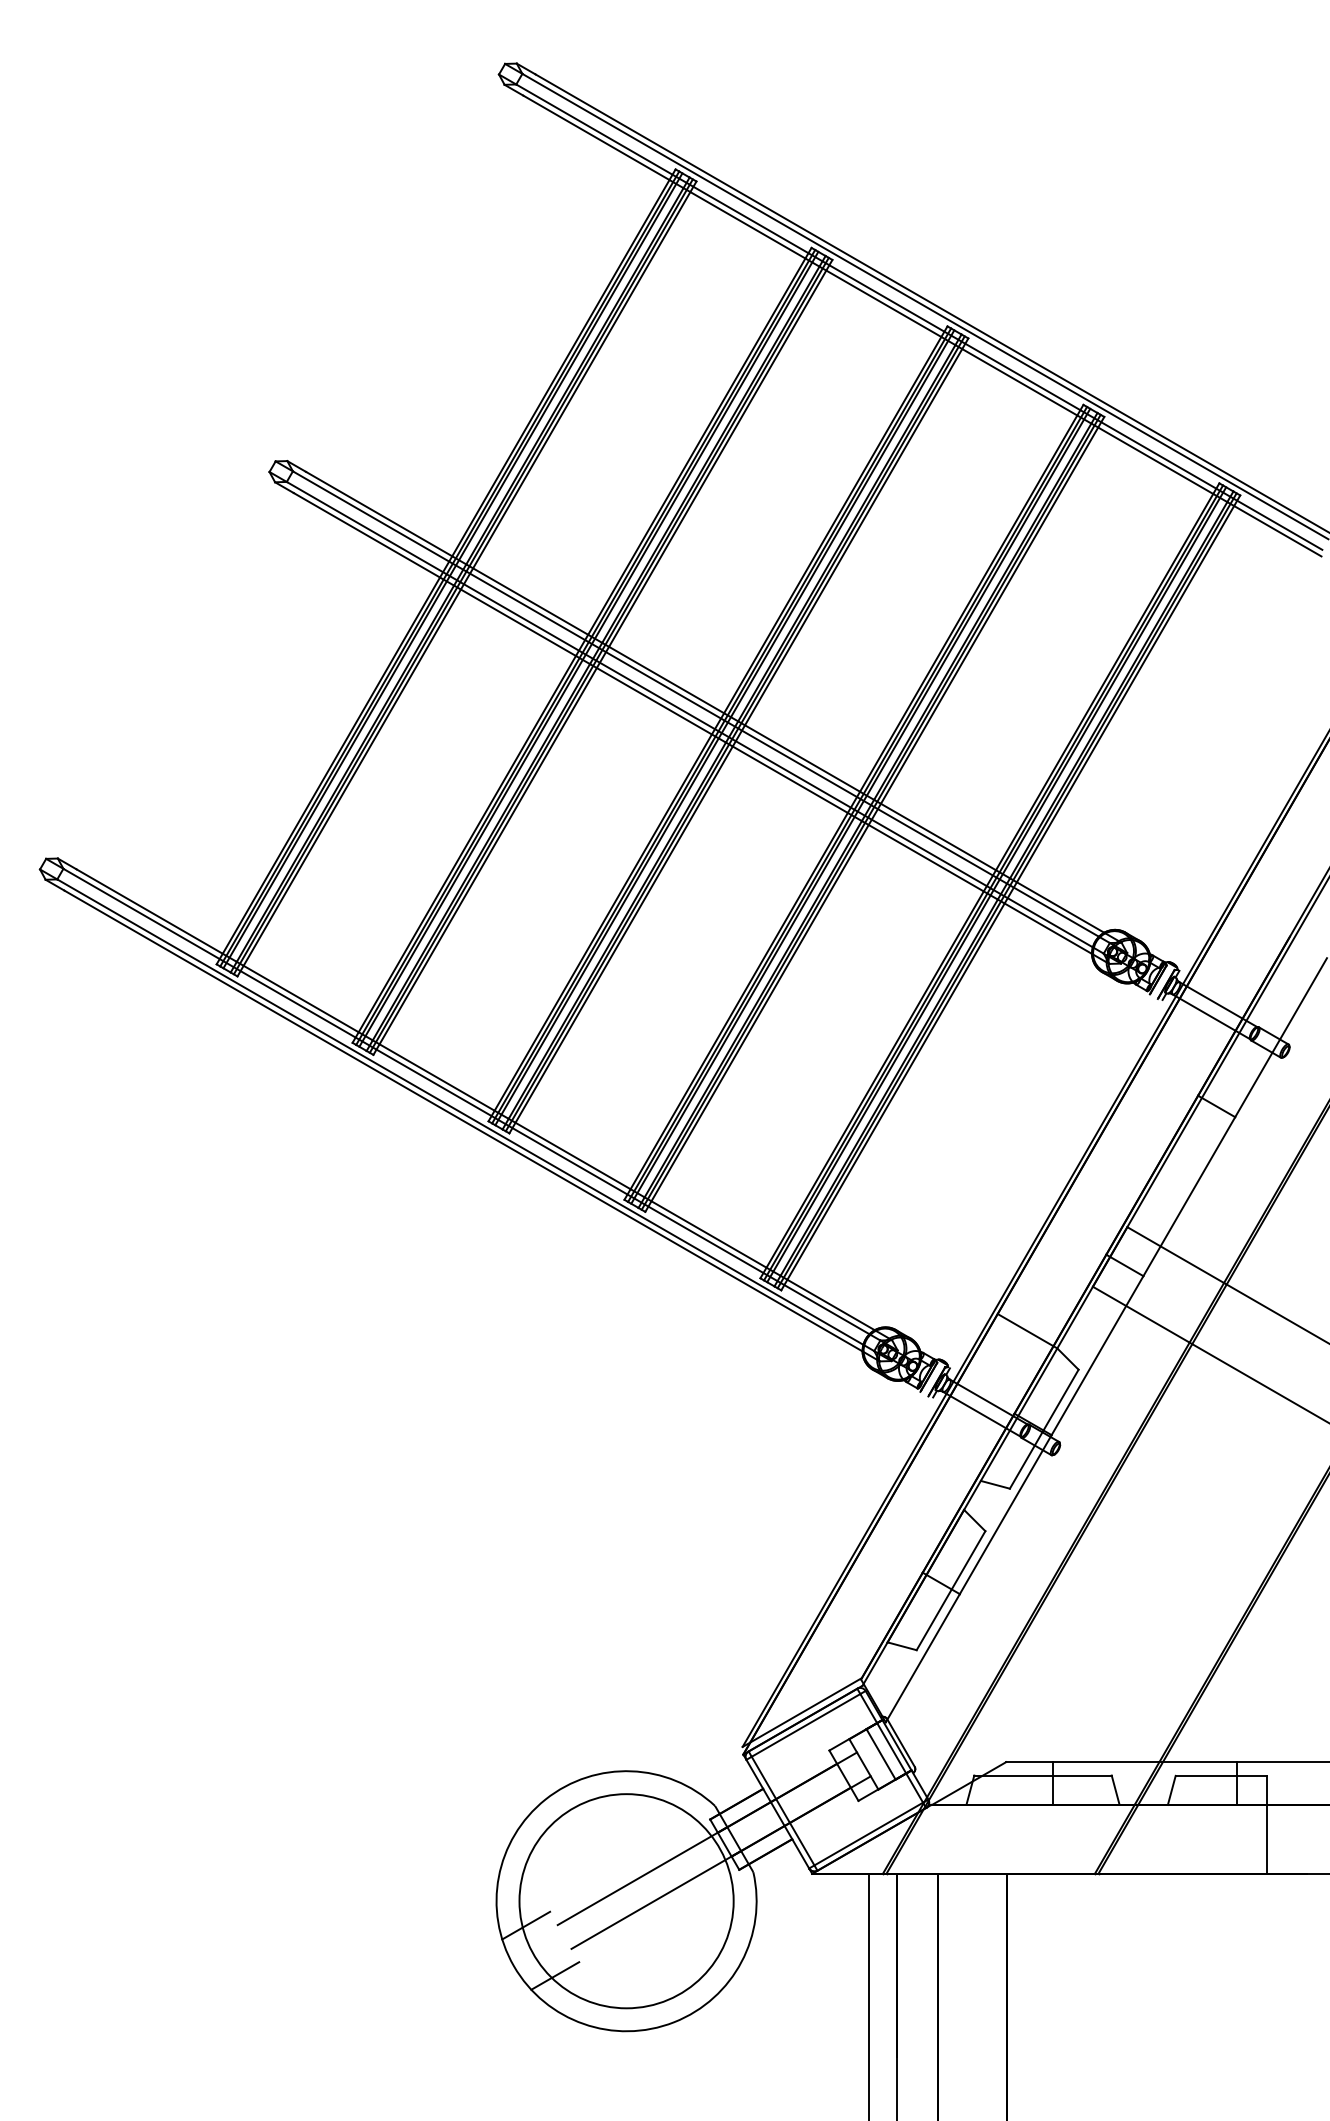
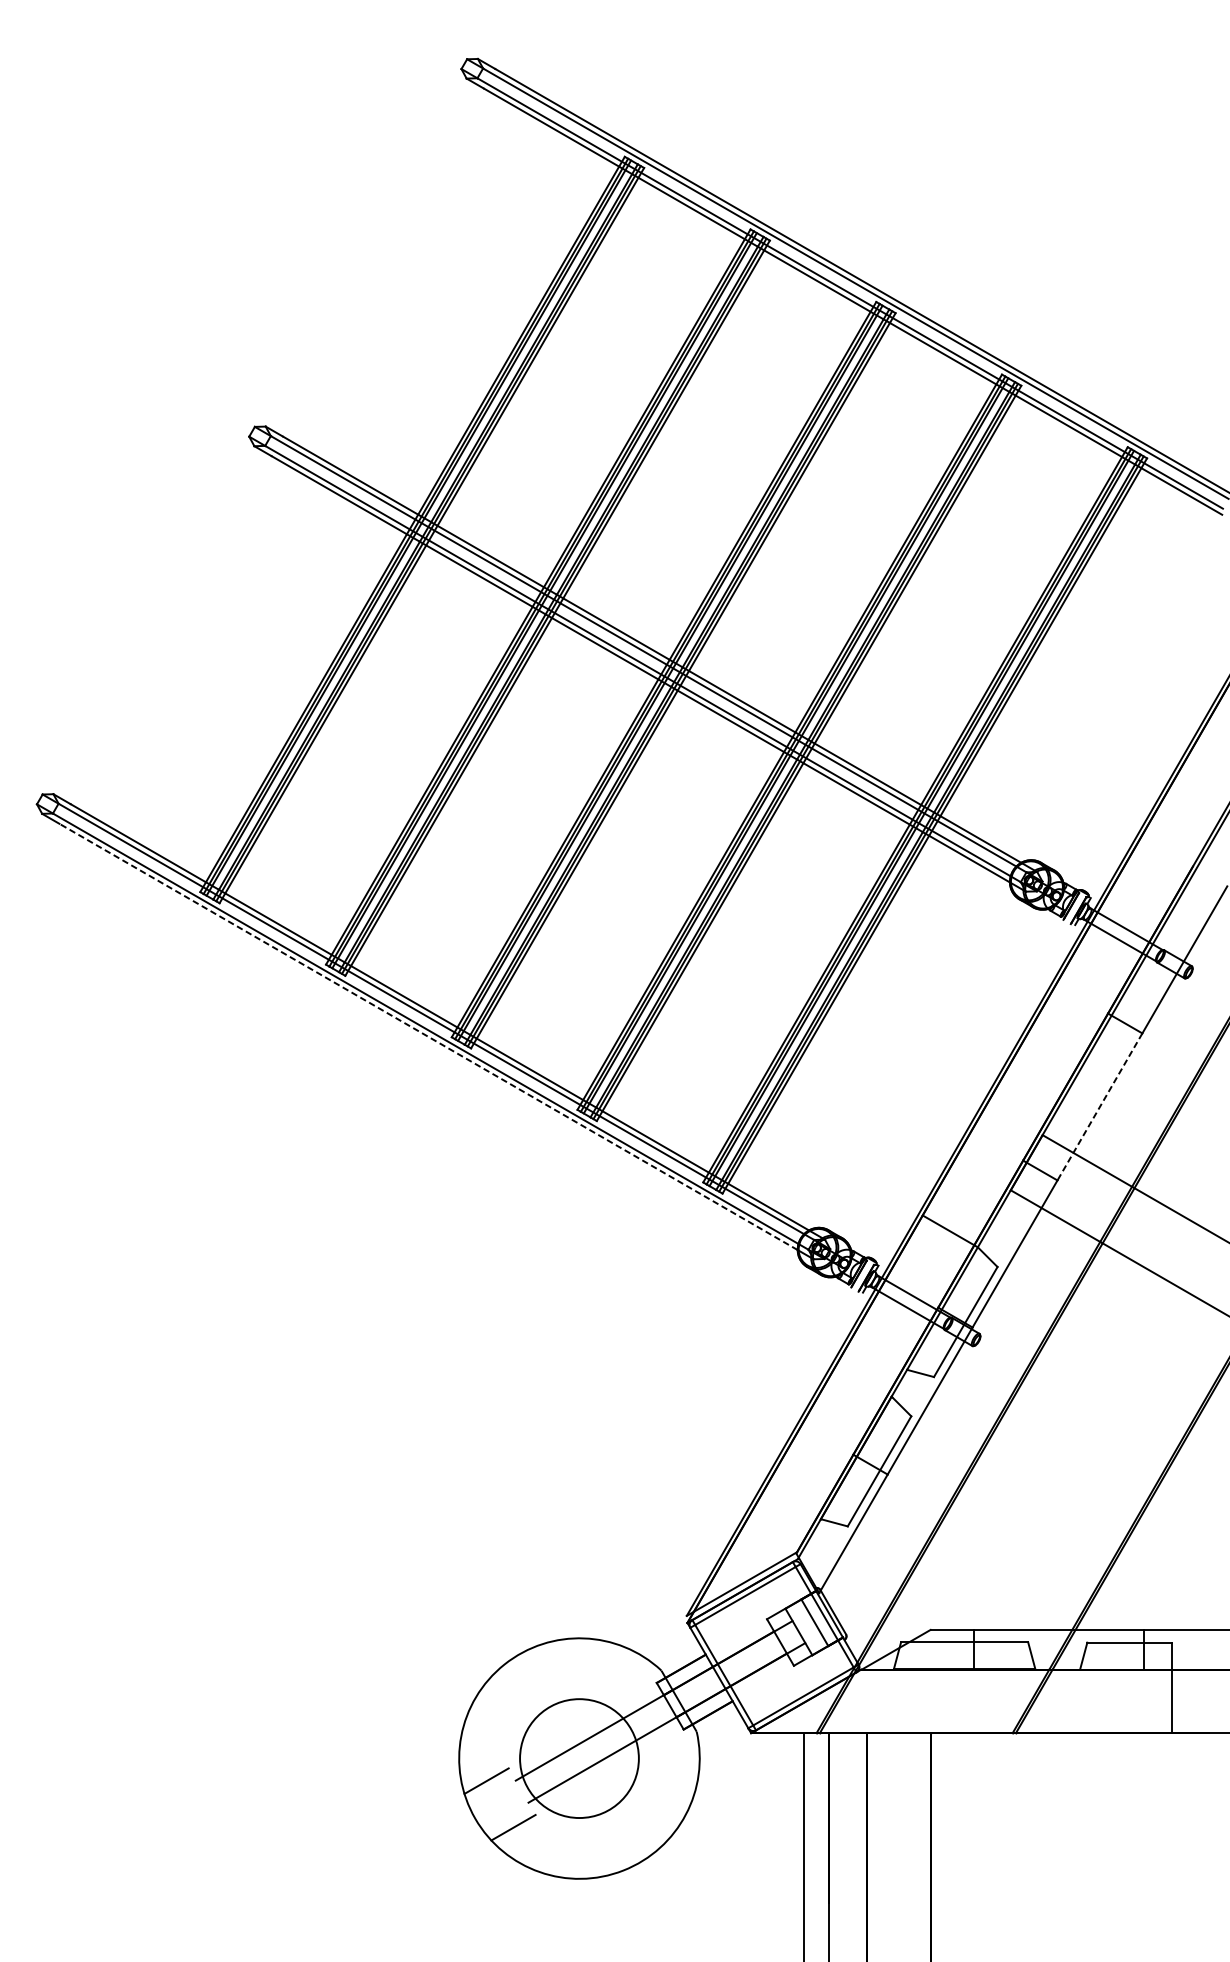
line: (463, 1120) -> (428, 1036), solid -> dashed
line: (1189, 1196) -> (1100, 1106), solid -> dashed
circle: (626, 1901) -> (579, 1758), size x0.6

